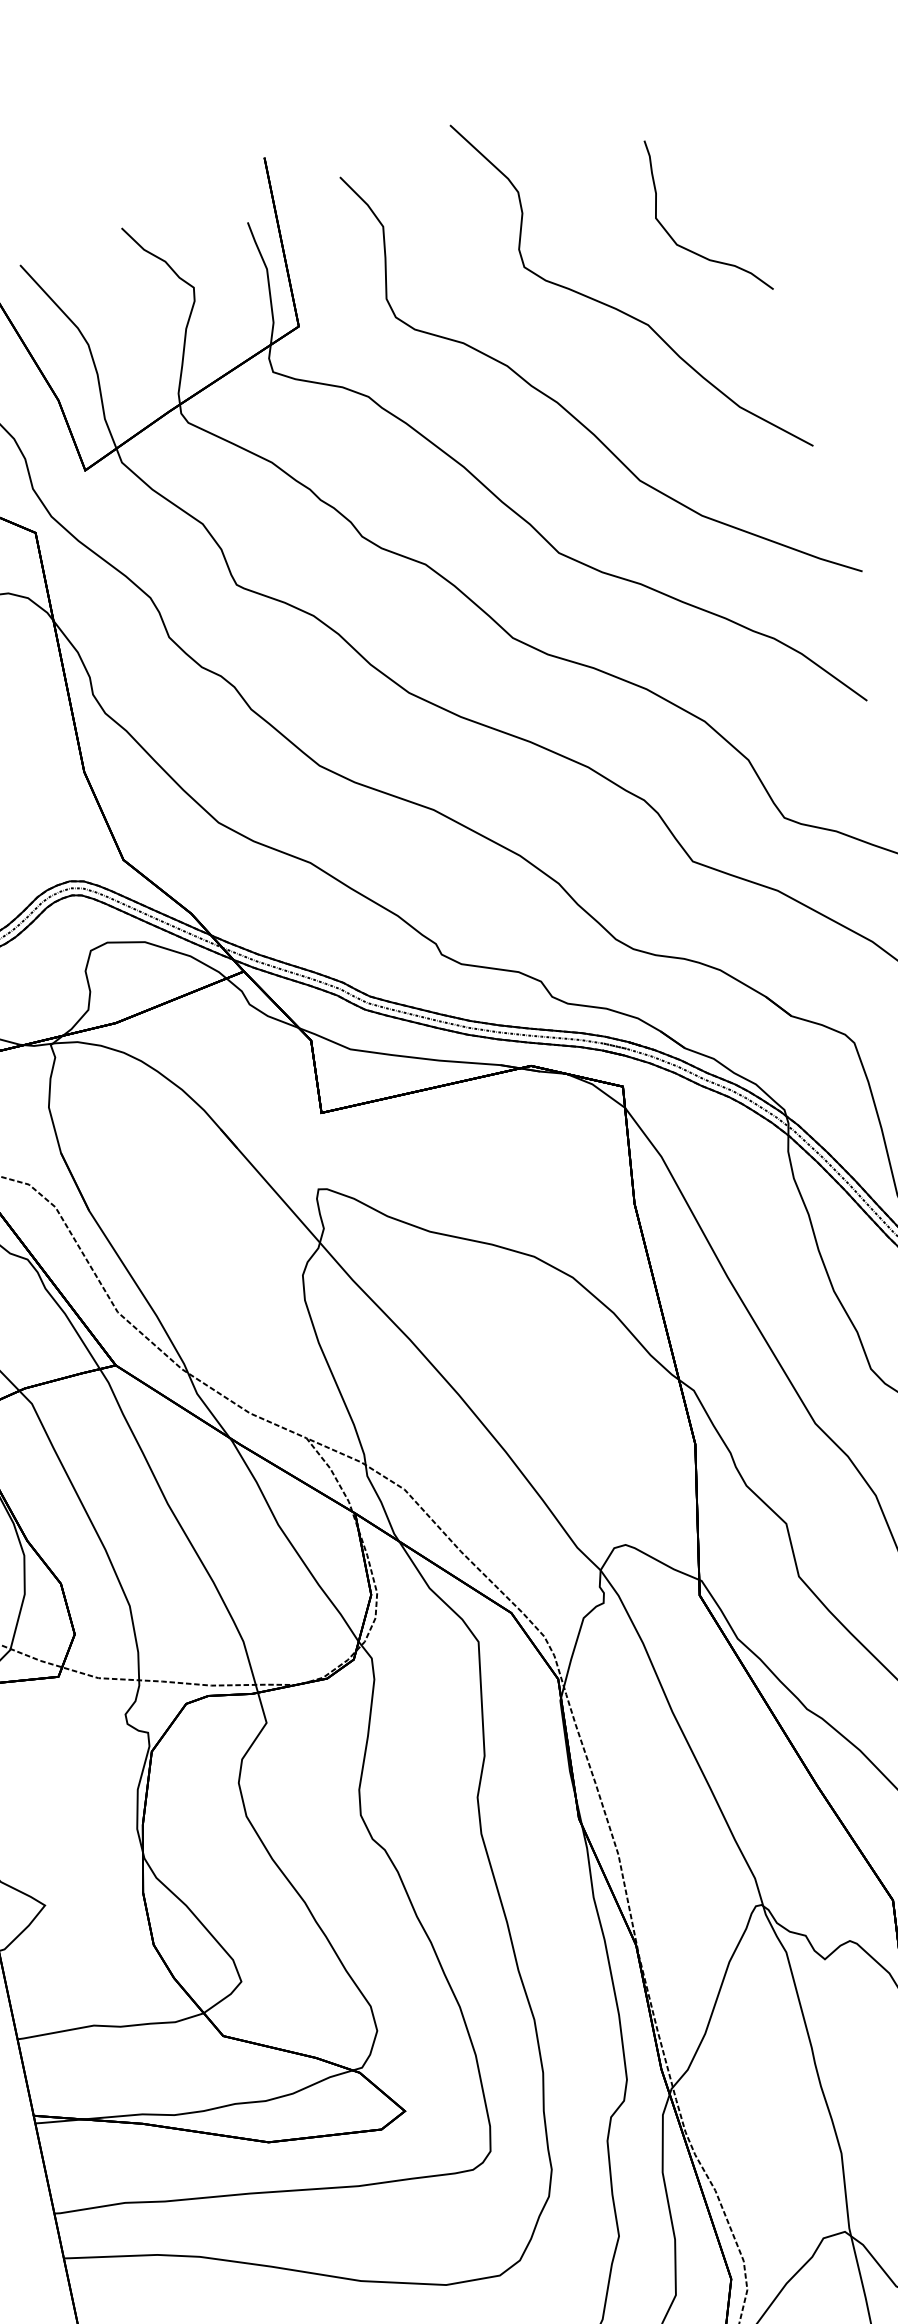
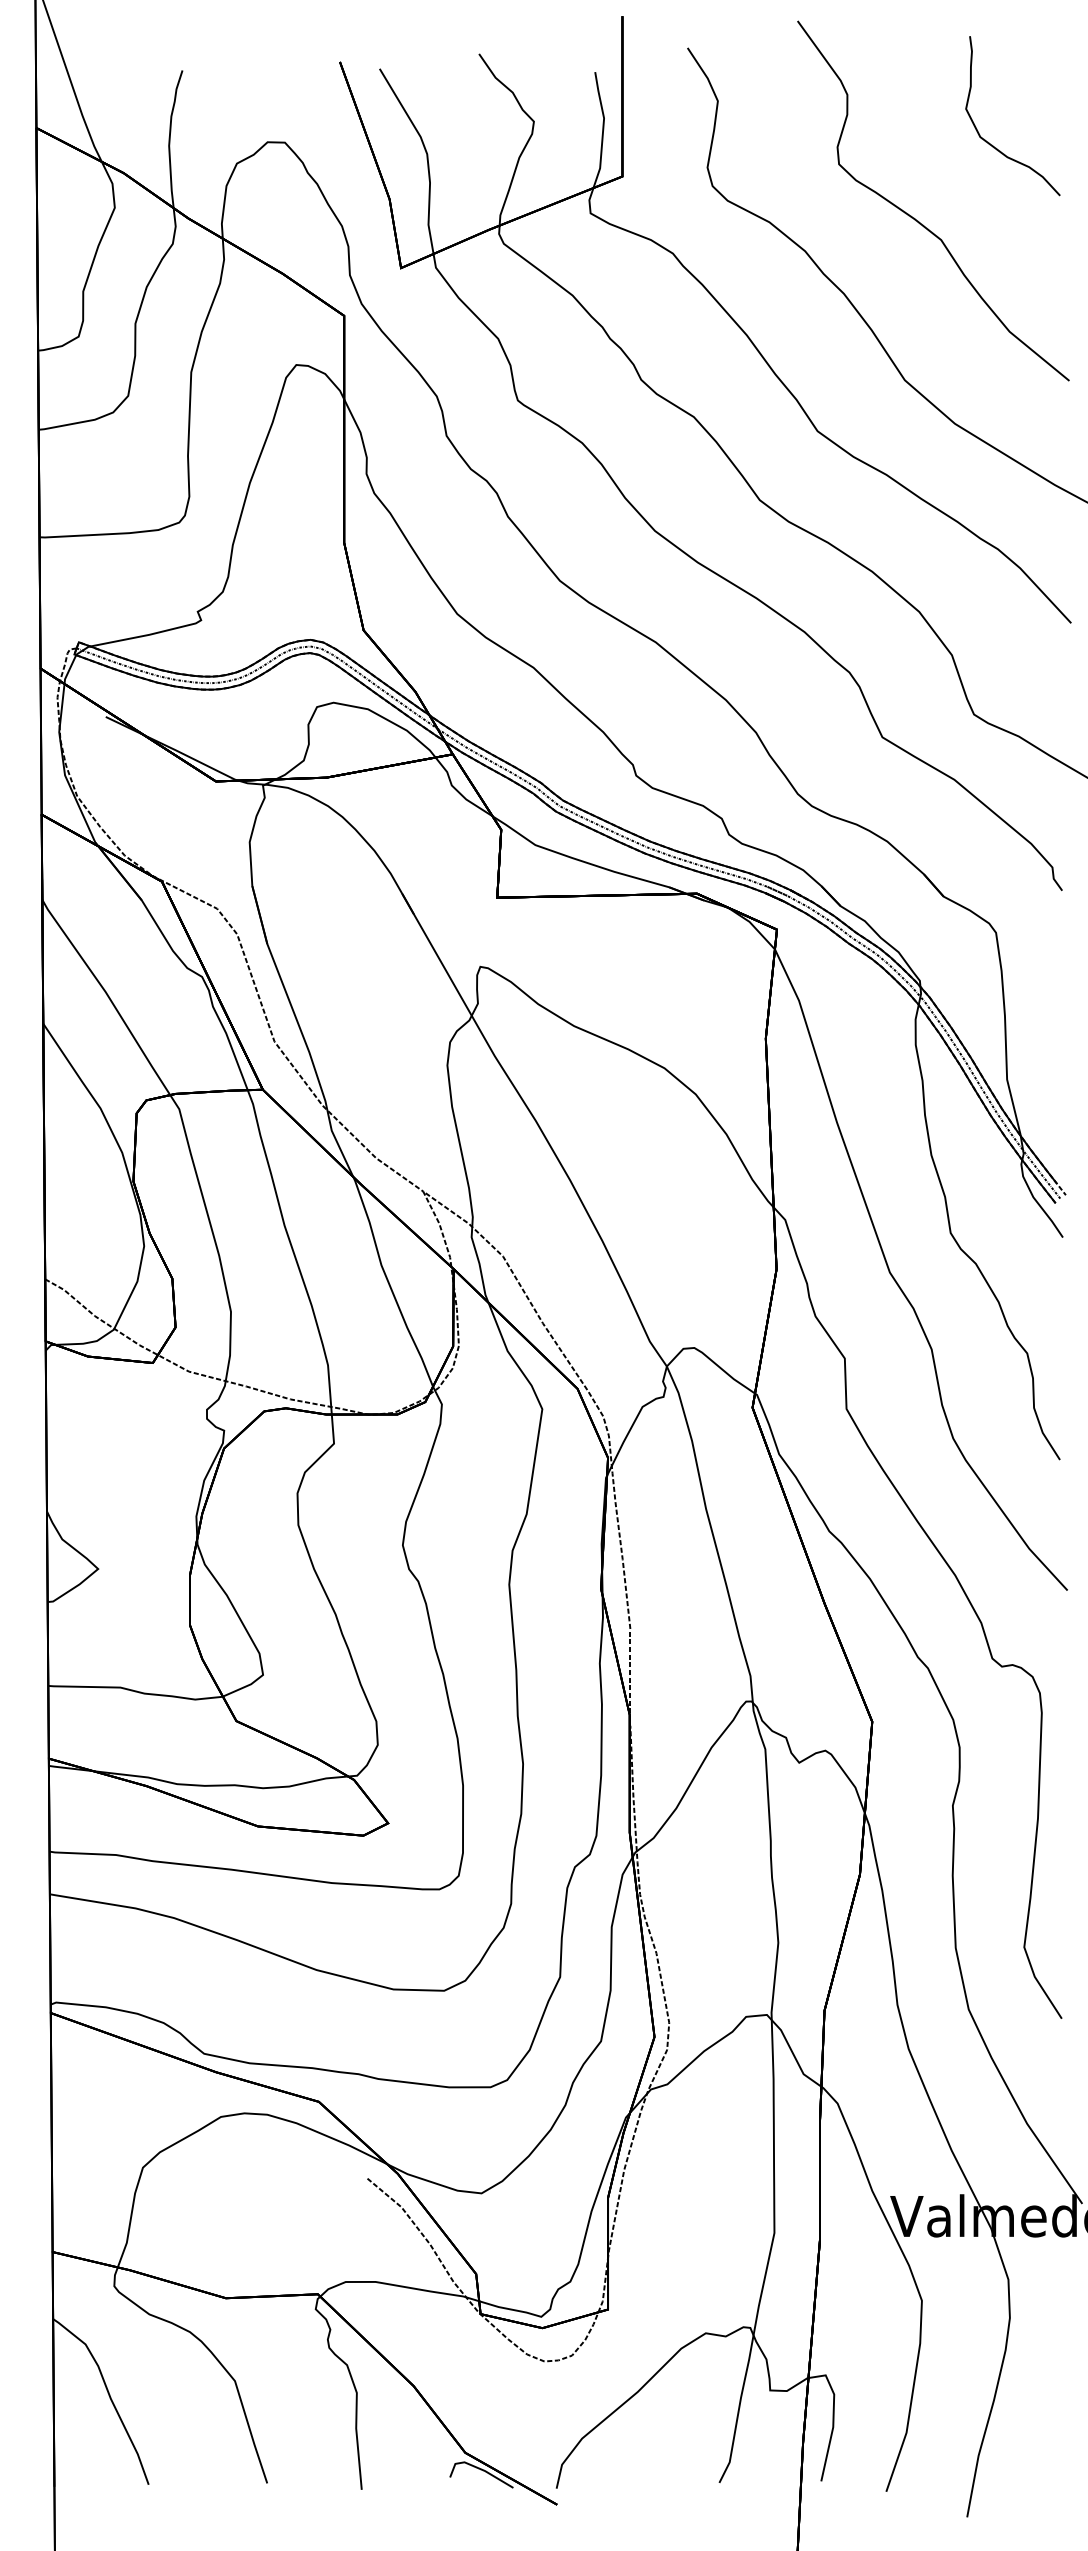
curve: (691, 249) -> (992, 144), moved

